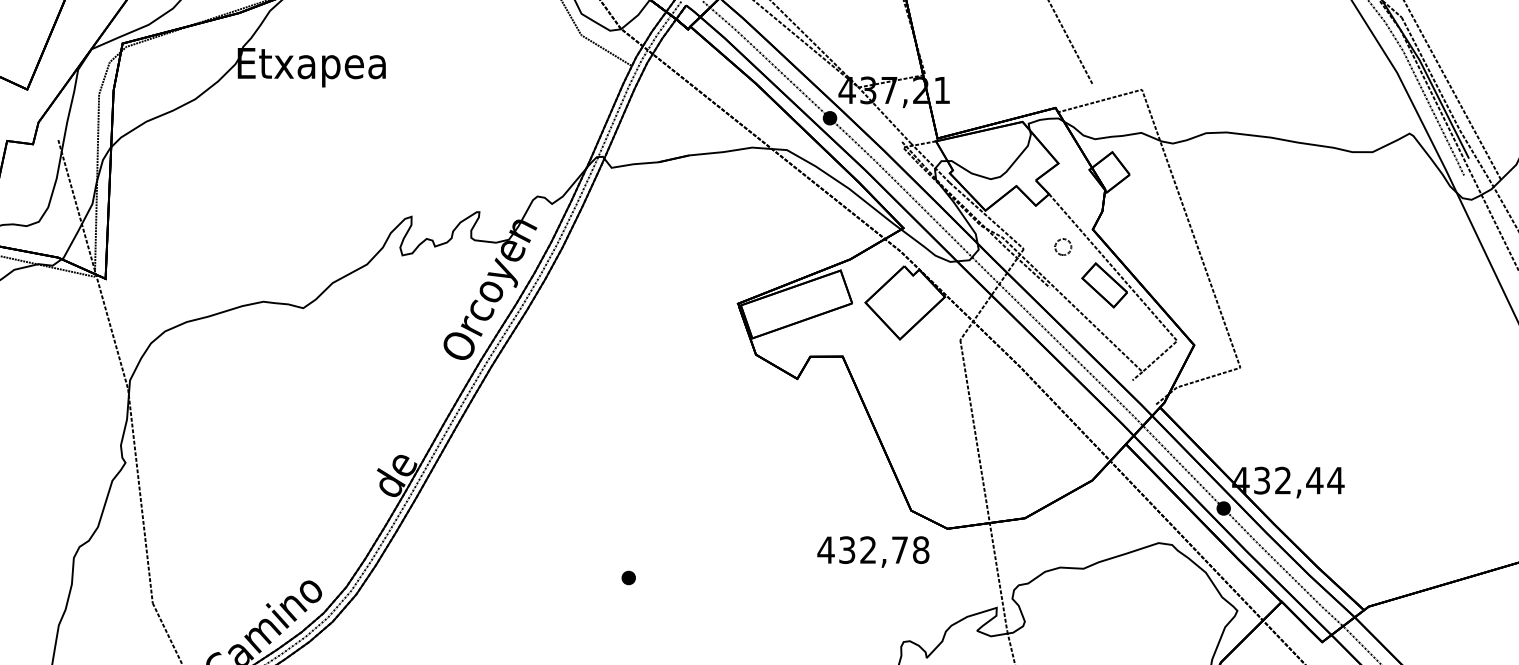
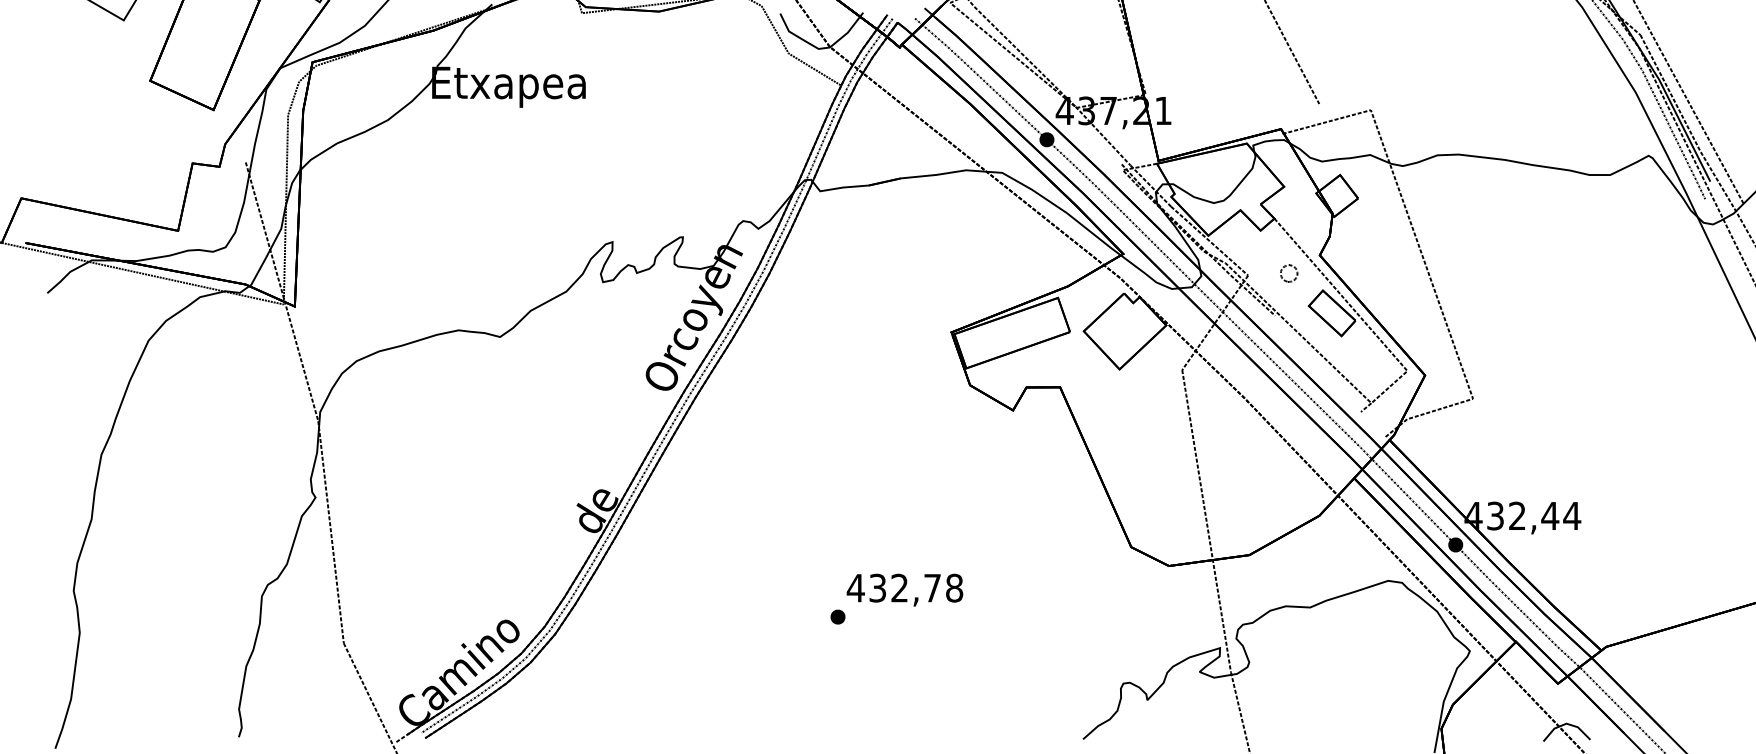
text: (872, 551) -> (904, 589), moved

